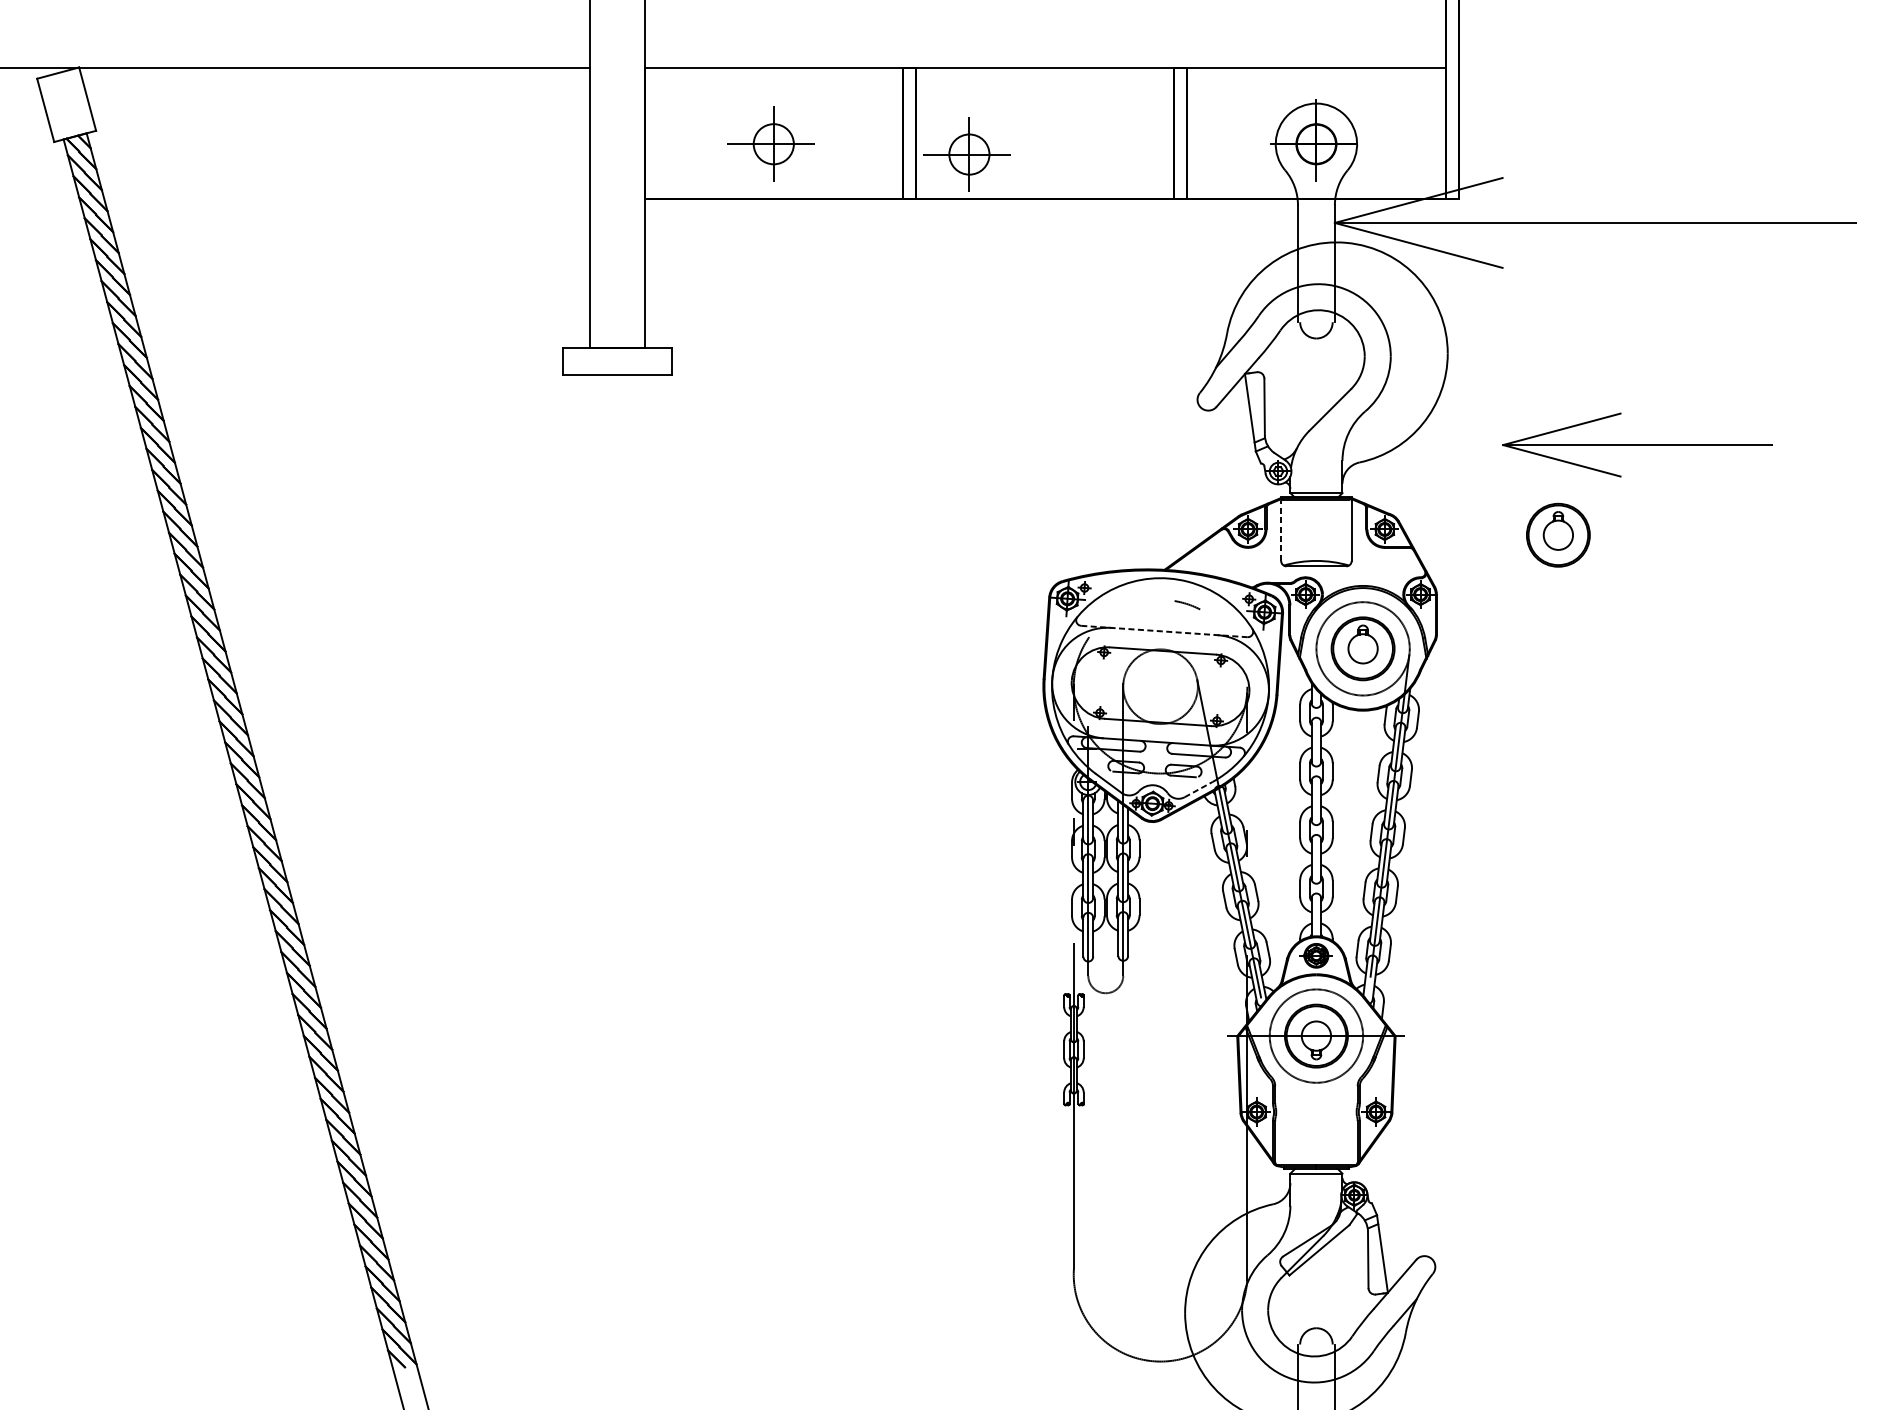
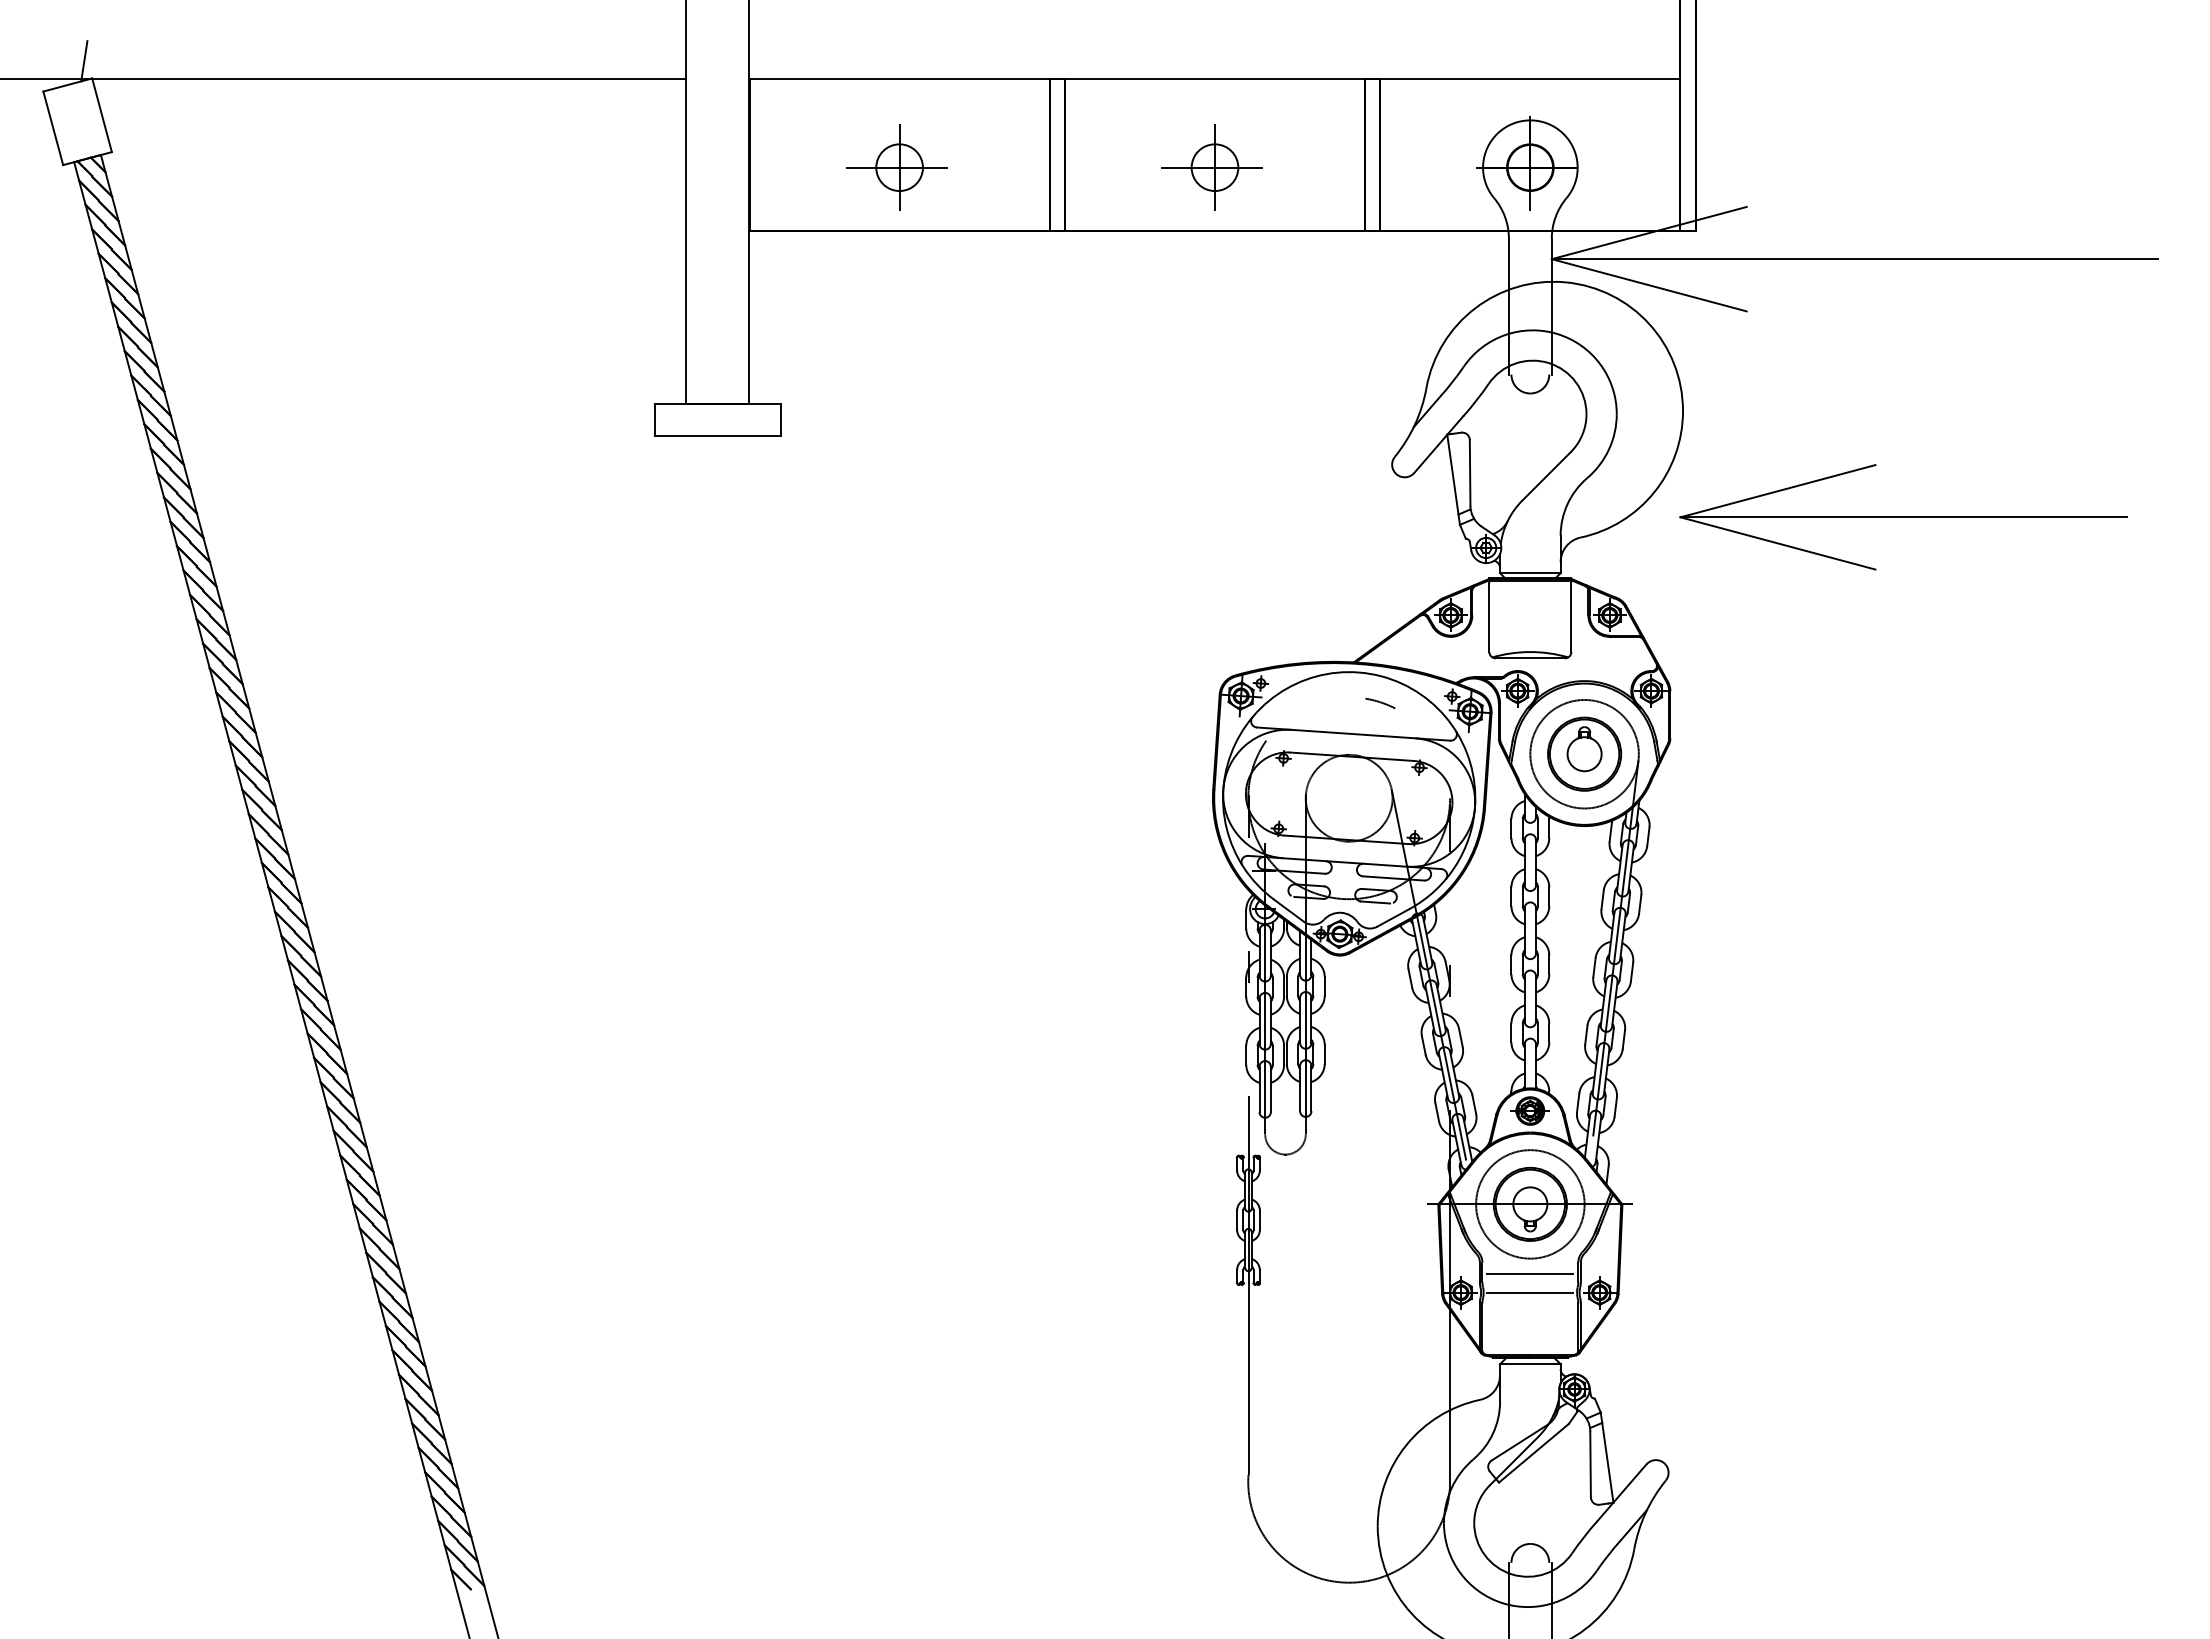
line: (72, 52) -> (84, 61), added
part: (966, 154) -> (1211, 167), moved
part: (1637, 445) -> (1903, 517), size x1.43
line: (1281, 531) -> (1489, 617), dashed -> solid
part: (1558, 534) -> (1811, 621), removed
line: (1164, 631) -> (1353, 734), dashed -> solid
line: (1198, 789) -> (1393, 917), dashed -> solid
line: (1315, 1095) -> (1529, 1273), added
line: (1315, 1111) -> (1529, 1292), added

